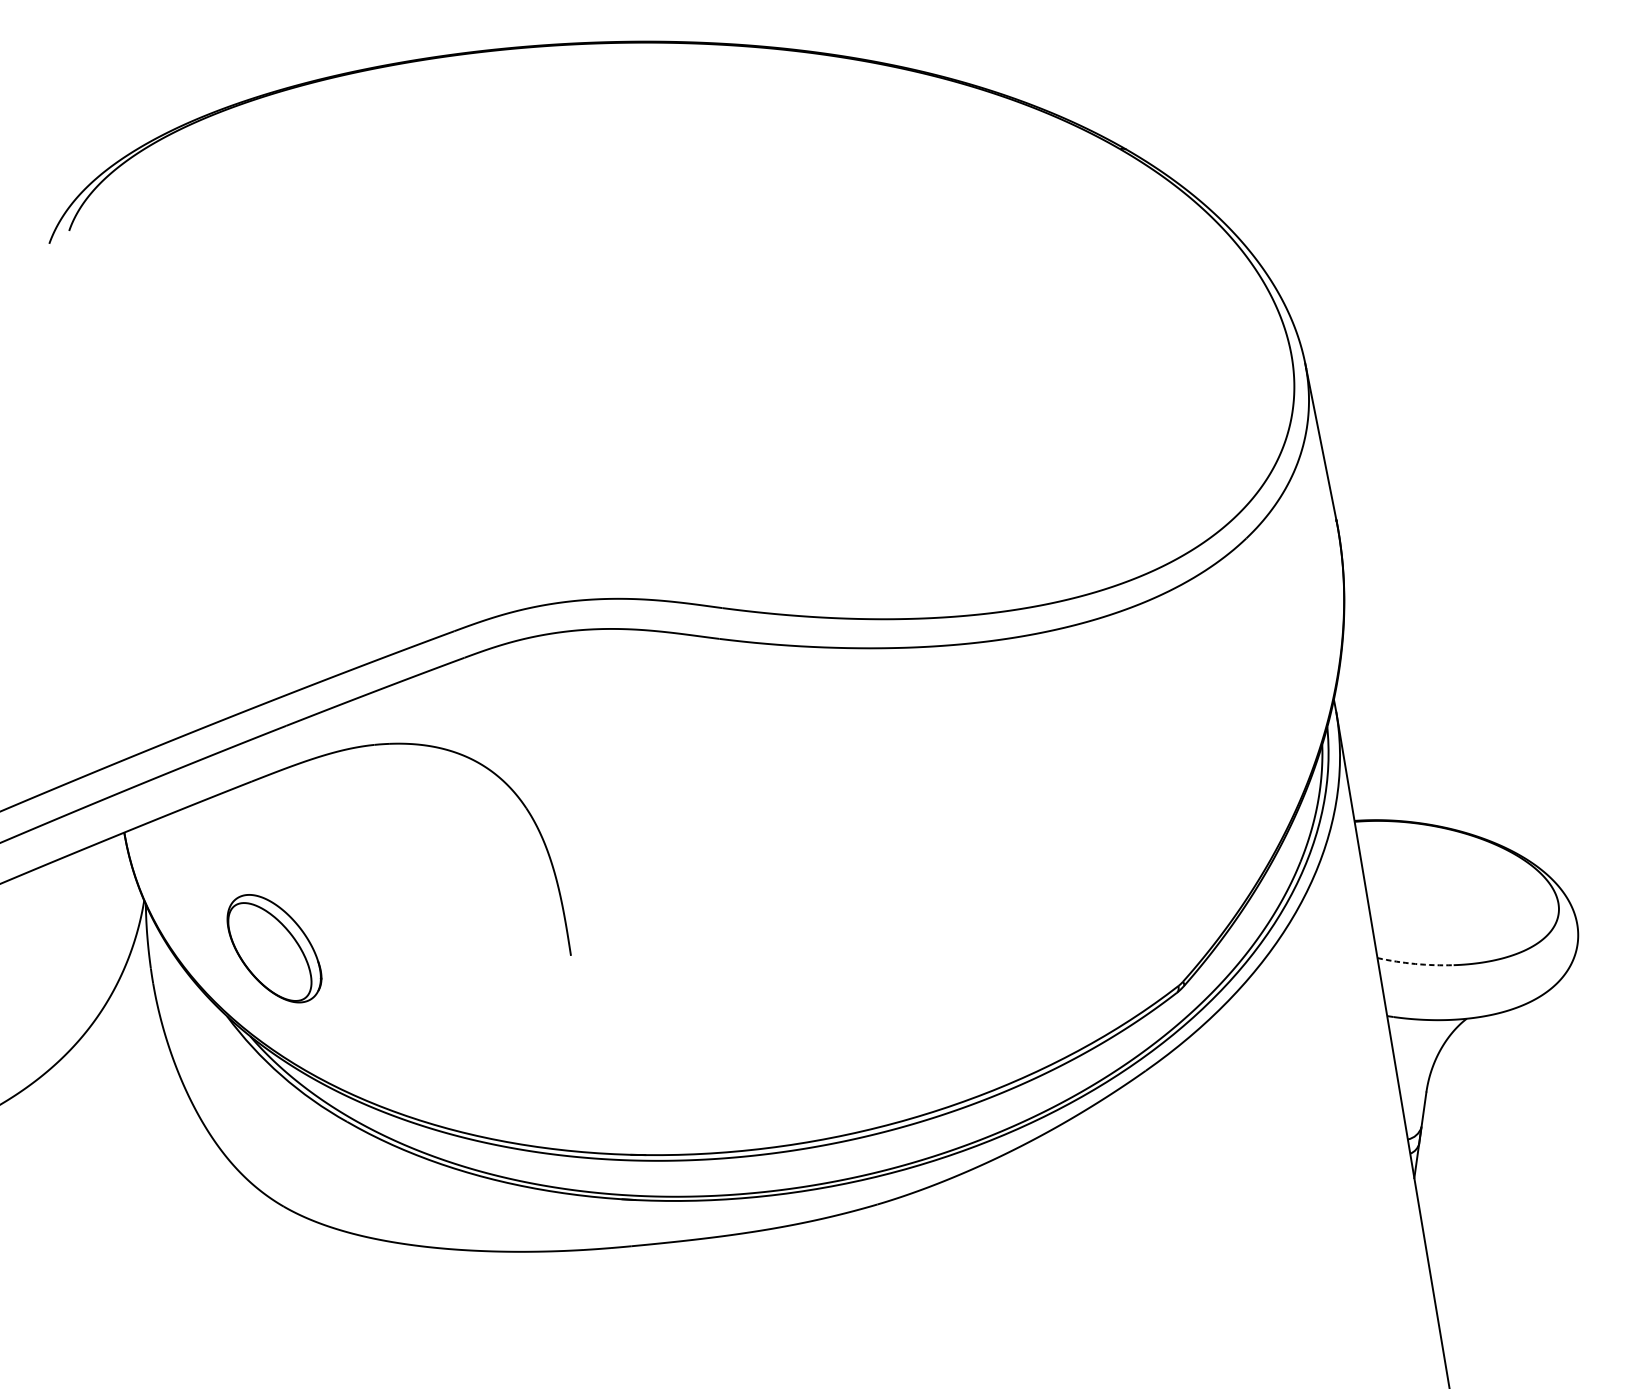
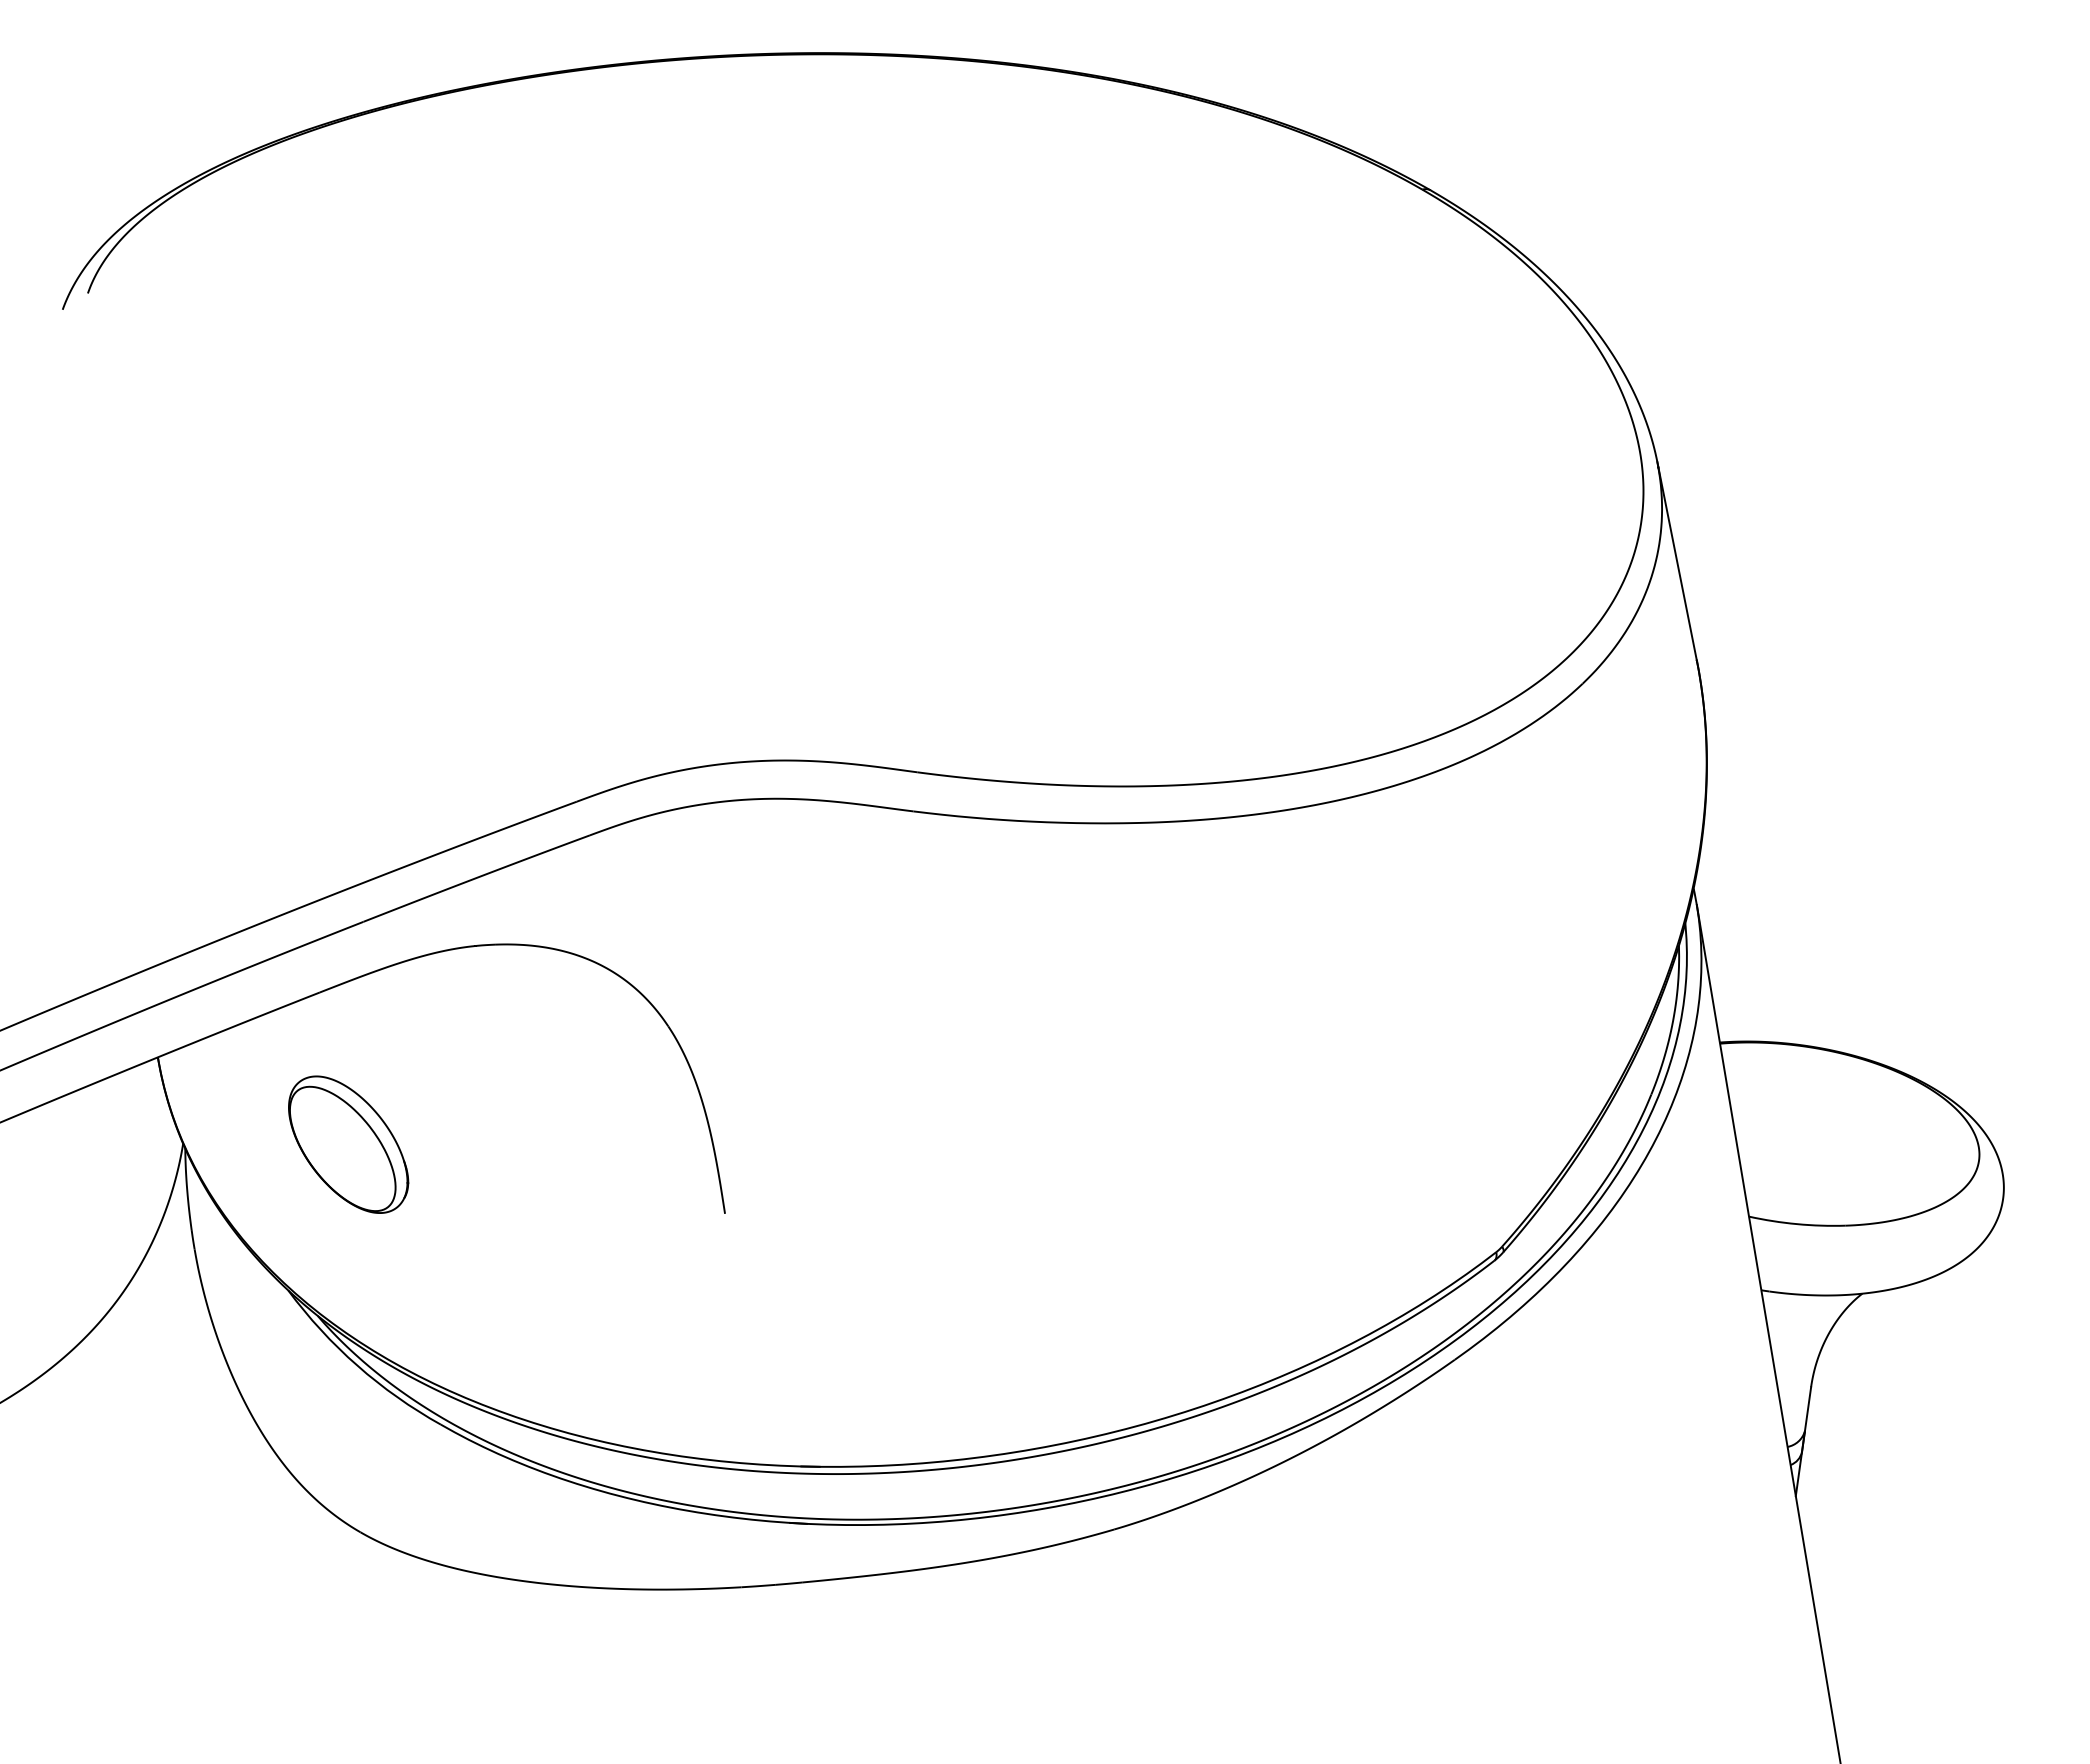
part: (274, 948) -> (348, 1144), moved
arc: (1415, 964) -> (1797, 1224), dashed -> solid

